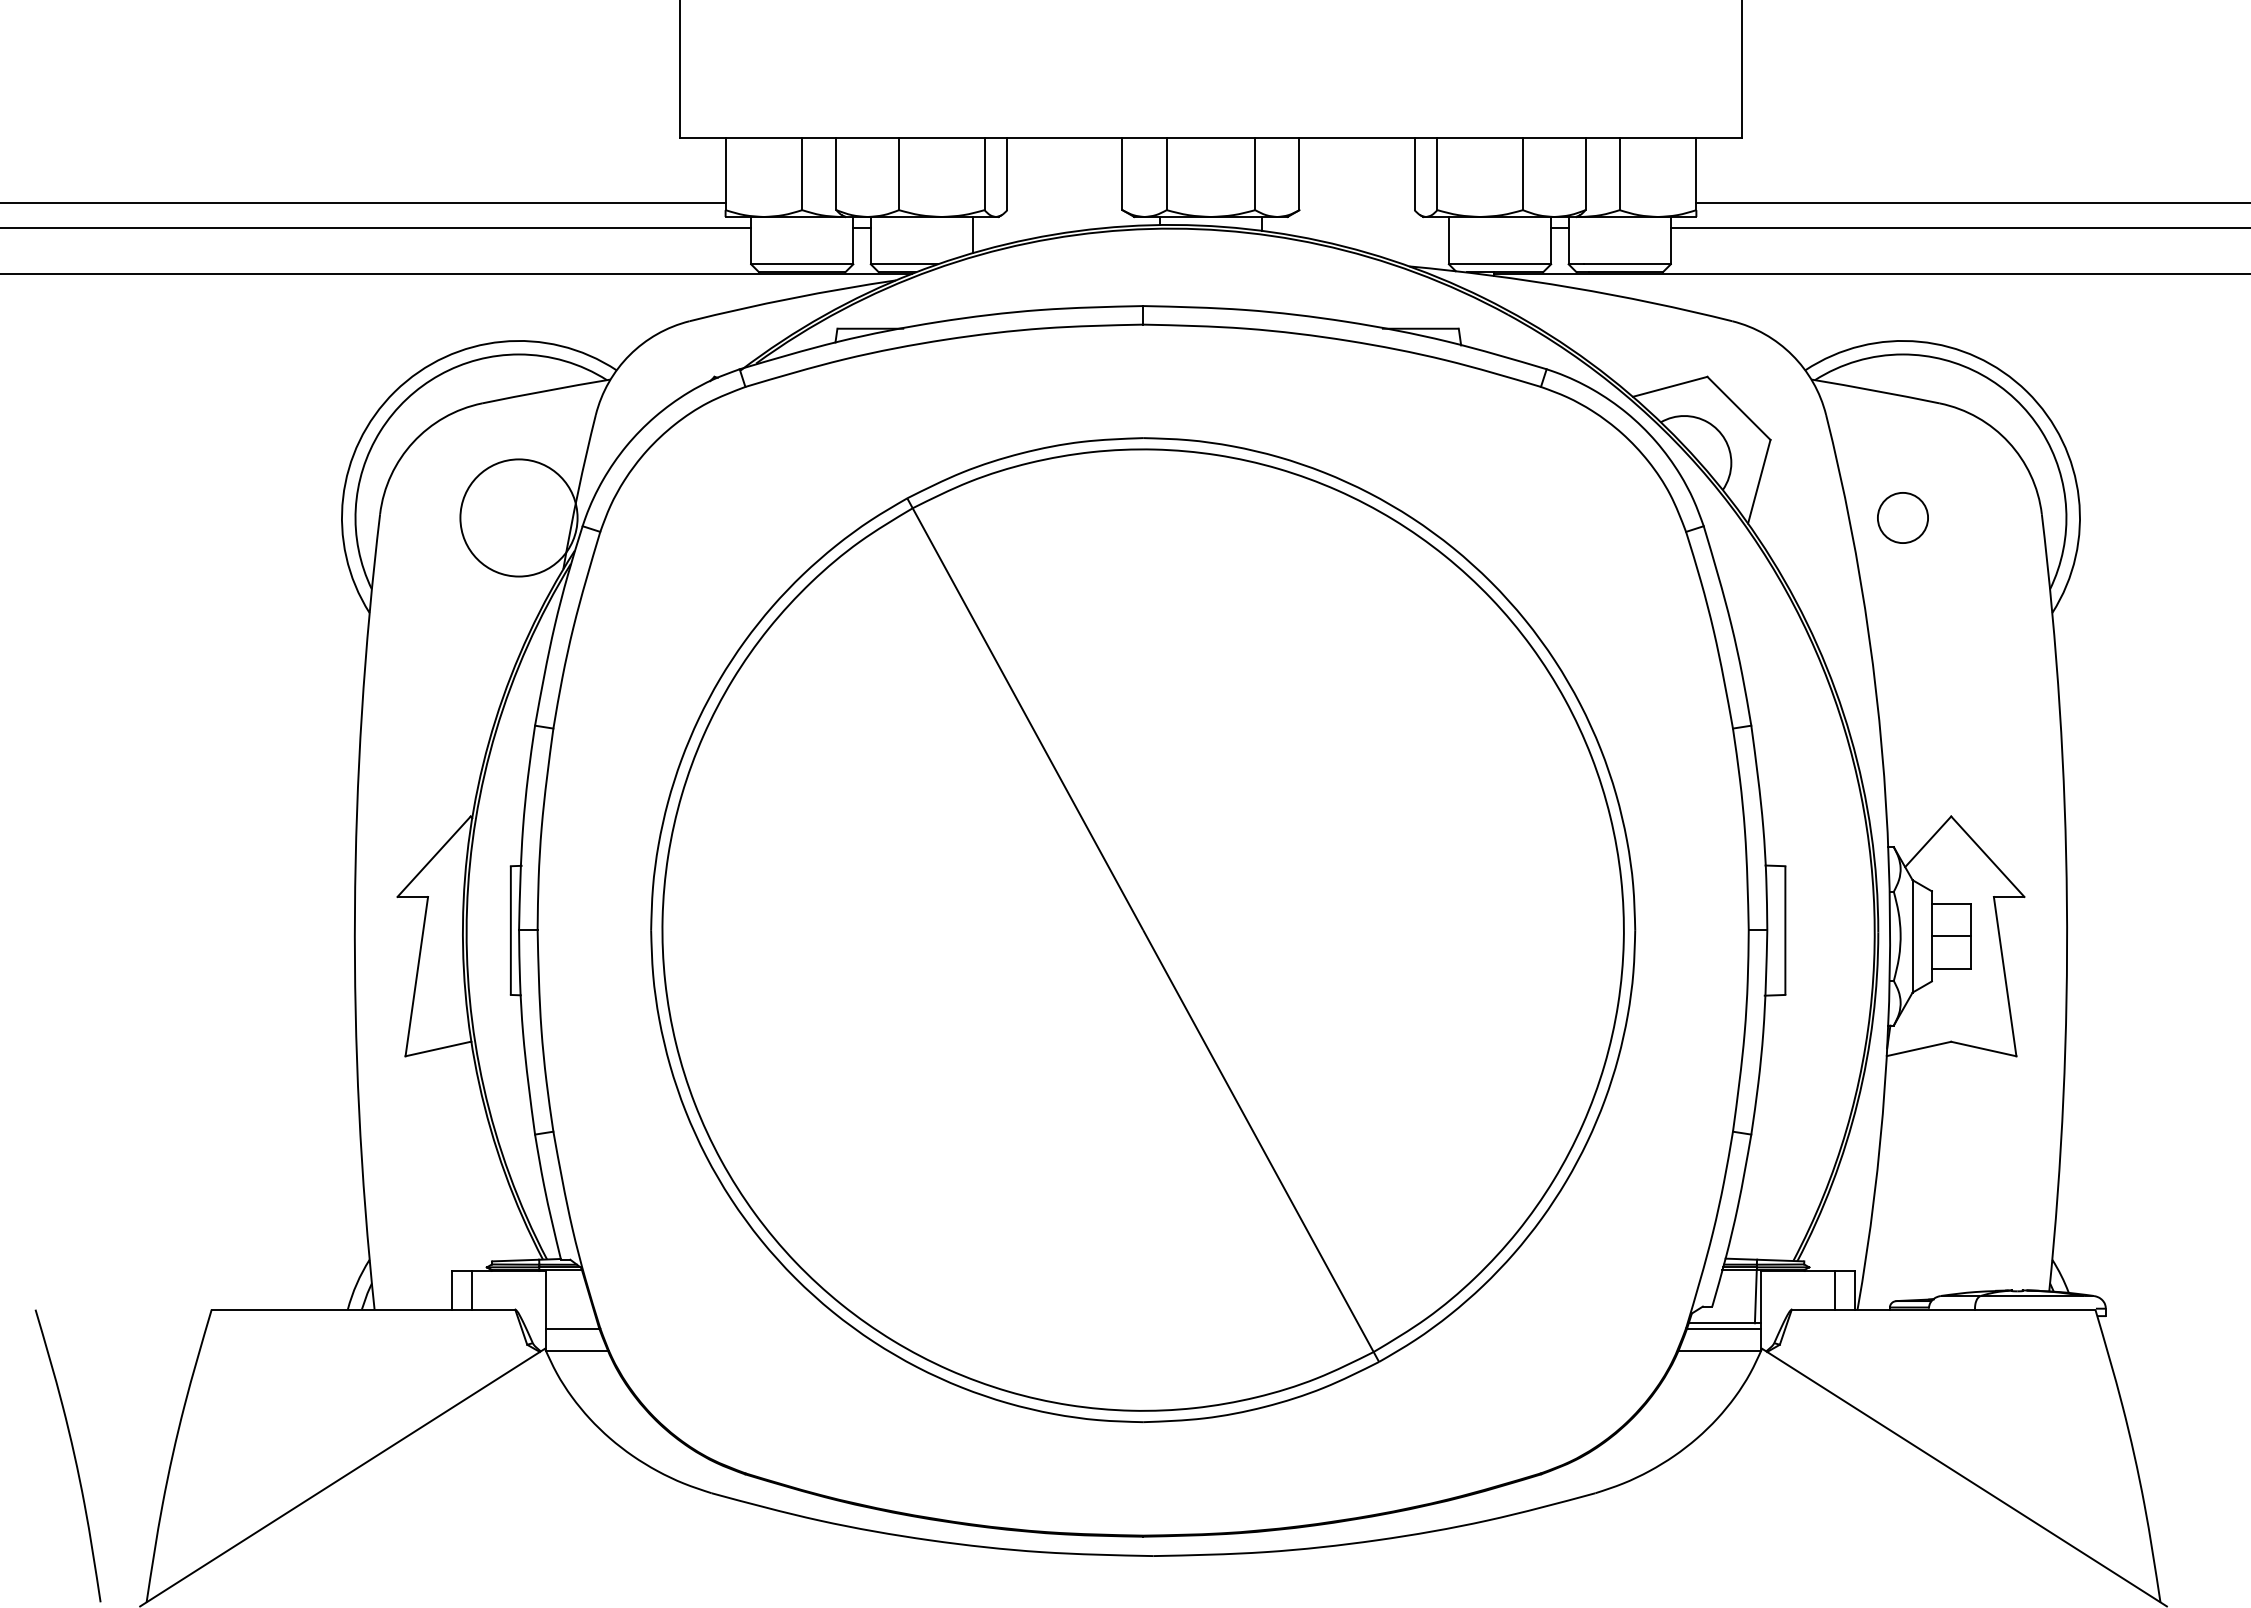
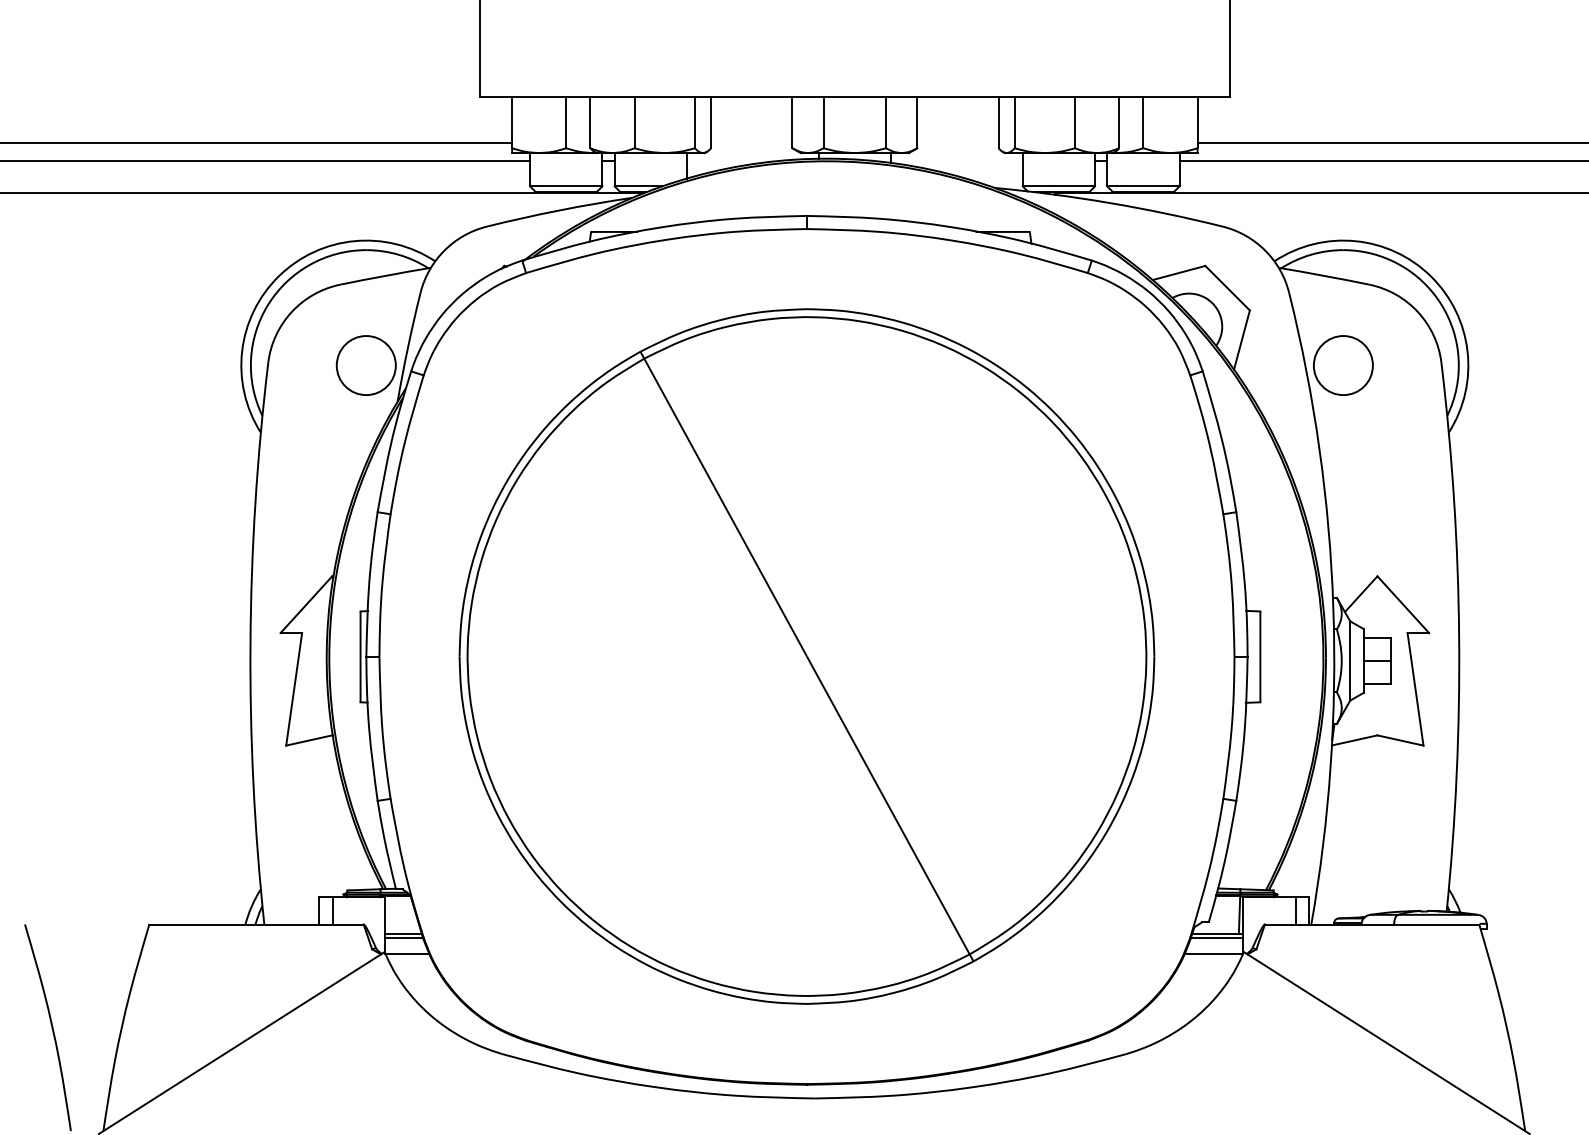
circle: (518, 517) -> (365, 365), size x0.71
circle: (1902, 517) -> (1343, 365), size x1.67
line: (571, 1323) -> (403, 934), added

